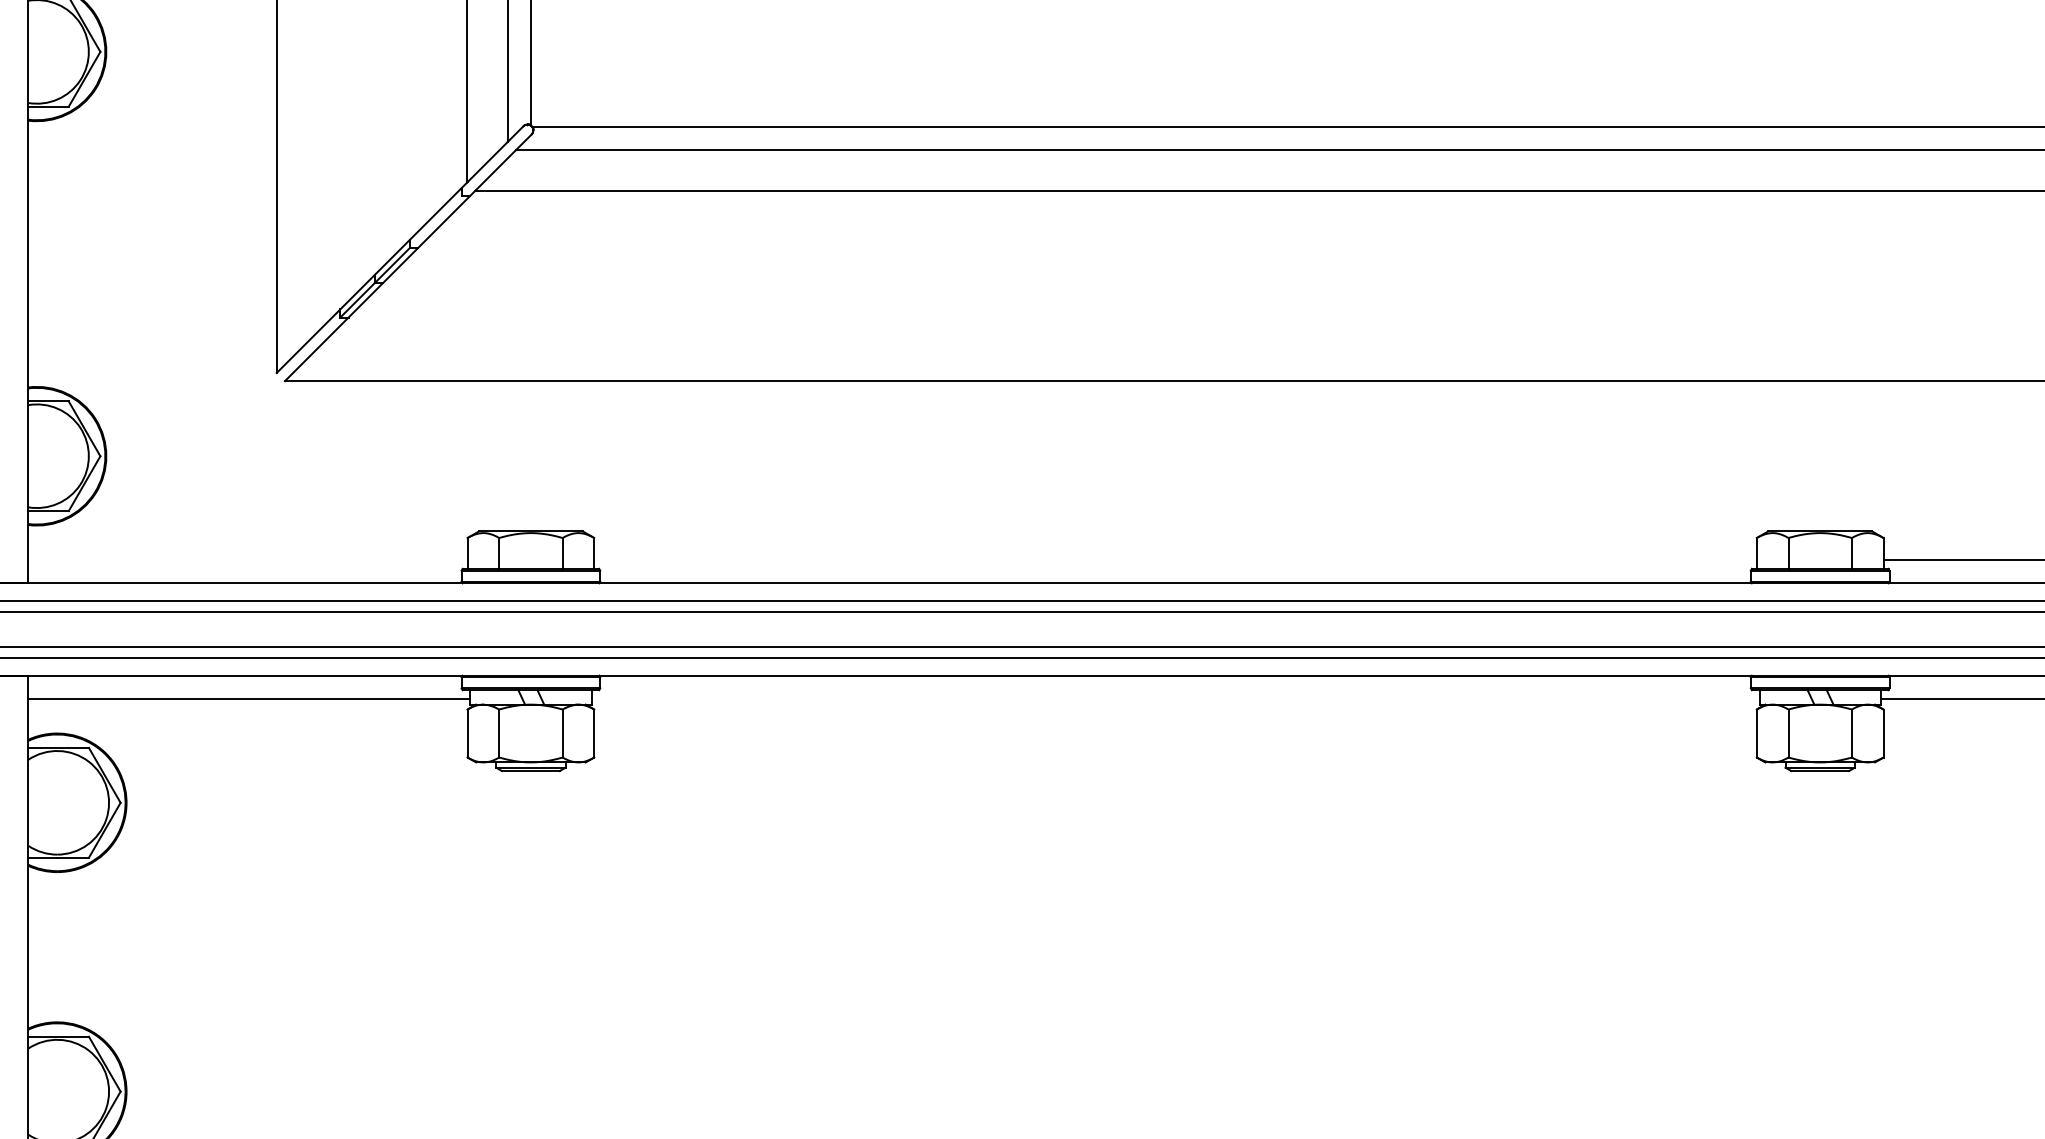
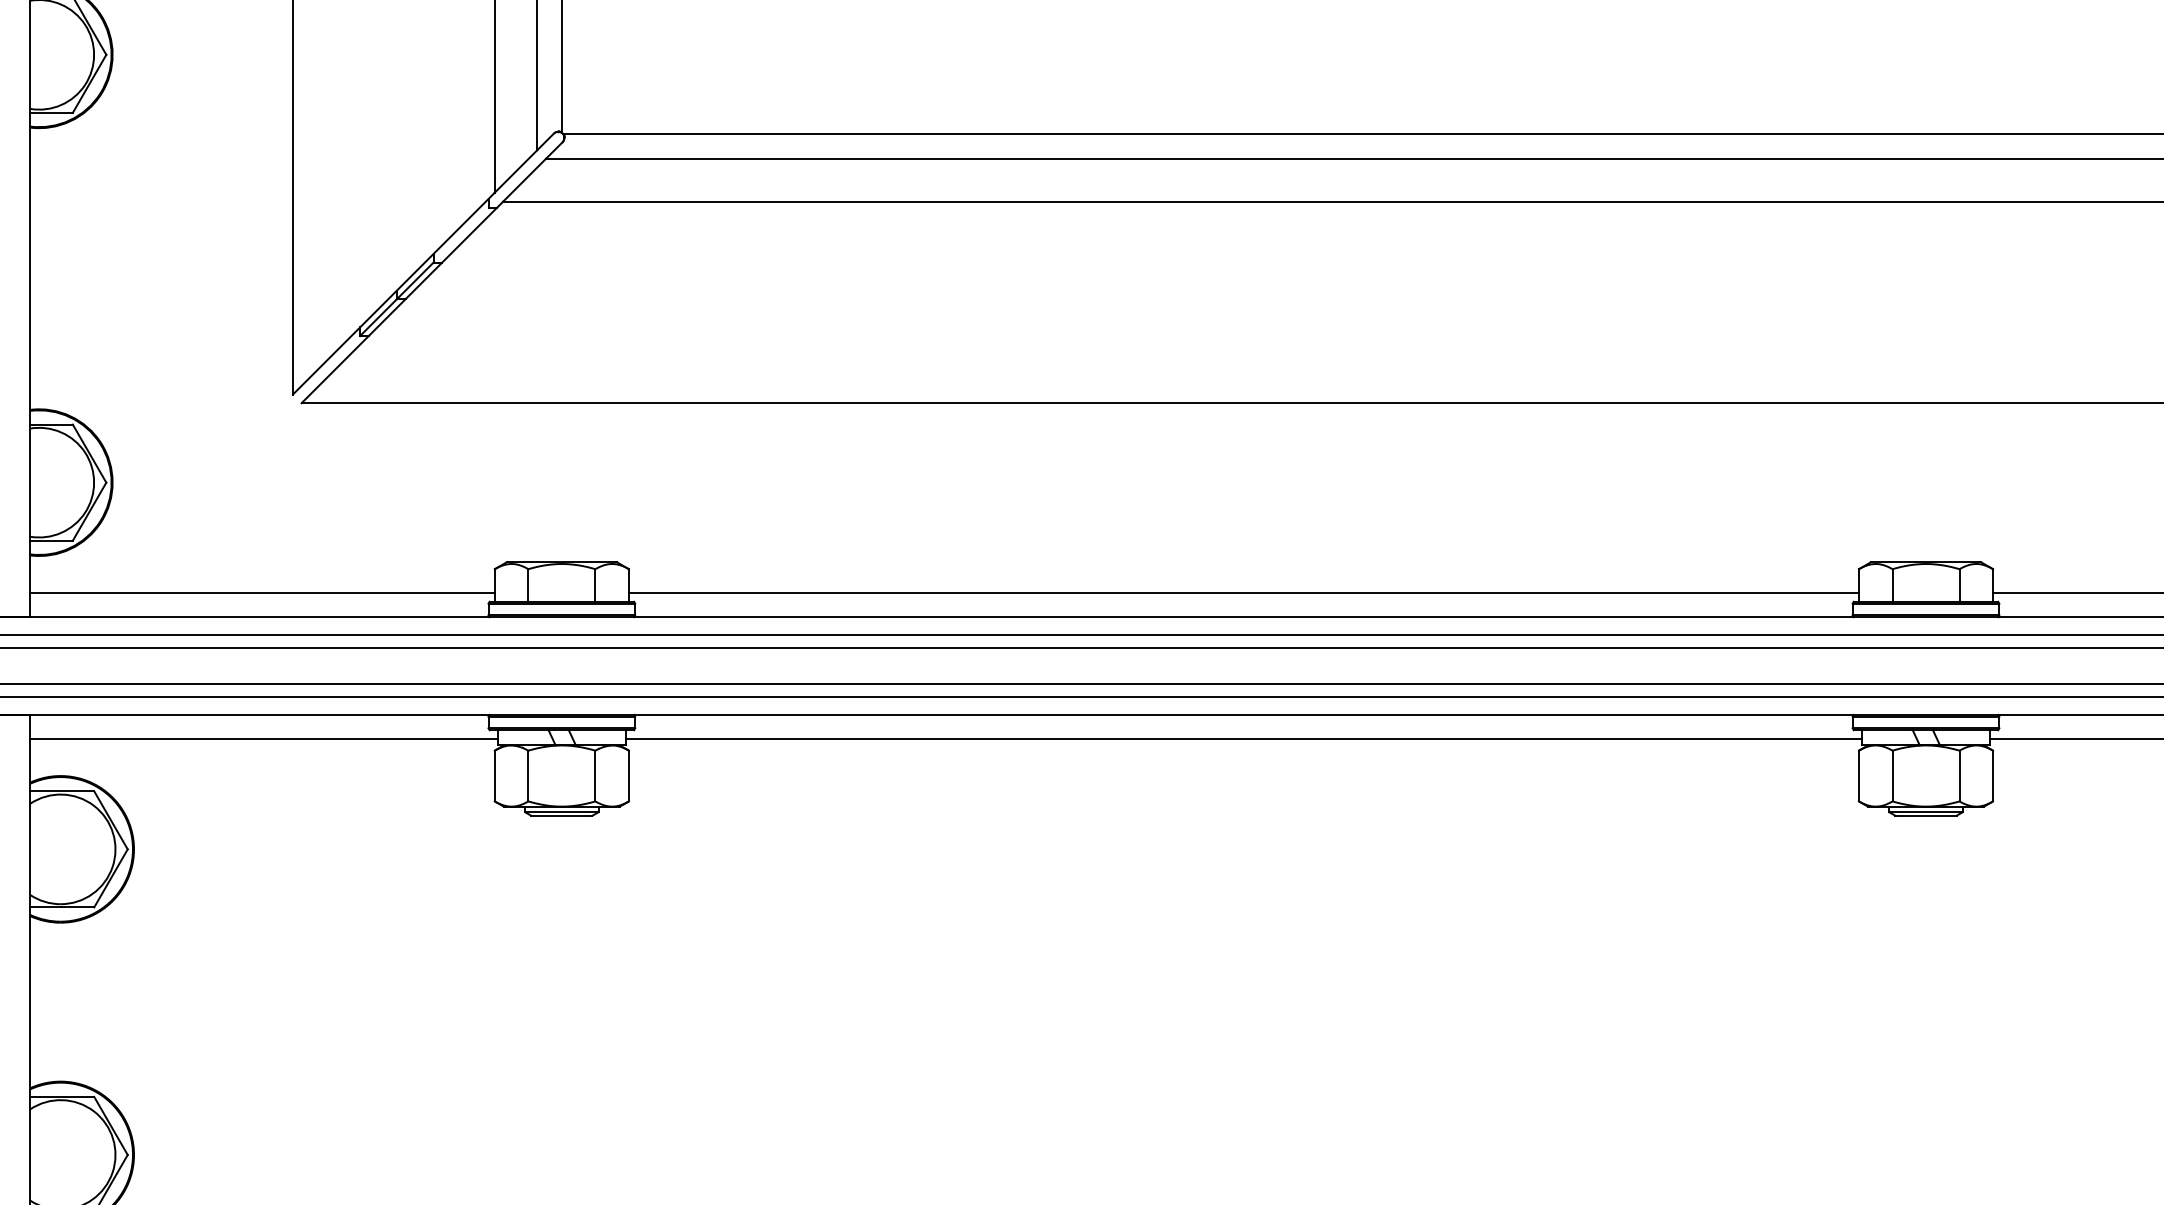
line: (247, 560) -> (262, 592), added
line: (1175, 560) -> (1243, 592), added
line: (1175, 698) -> (1243, 739), added

